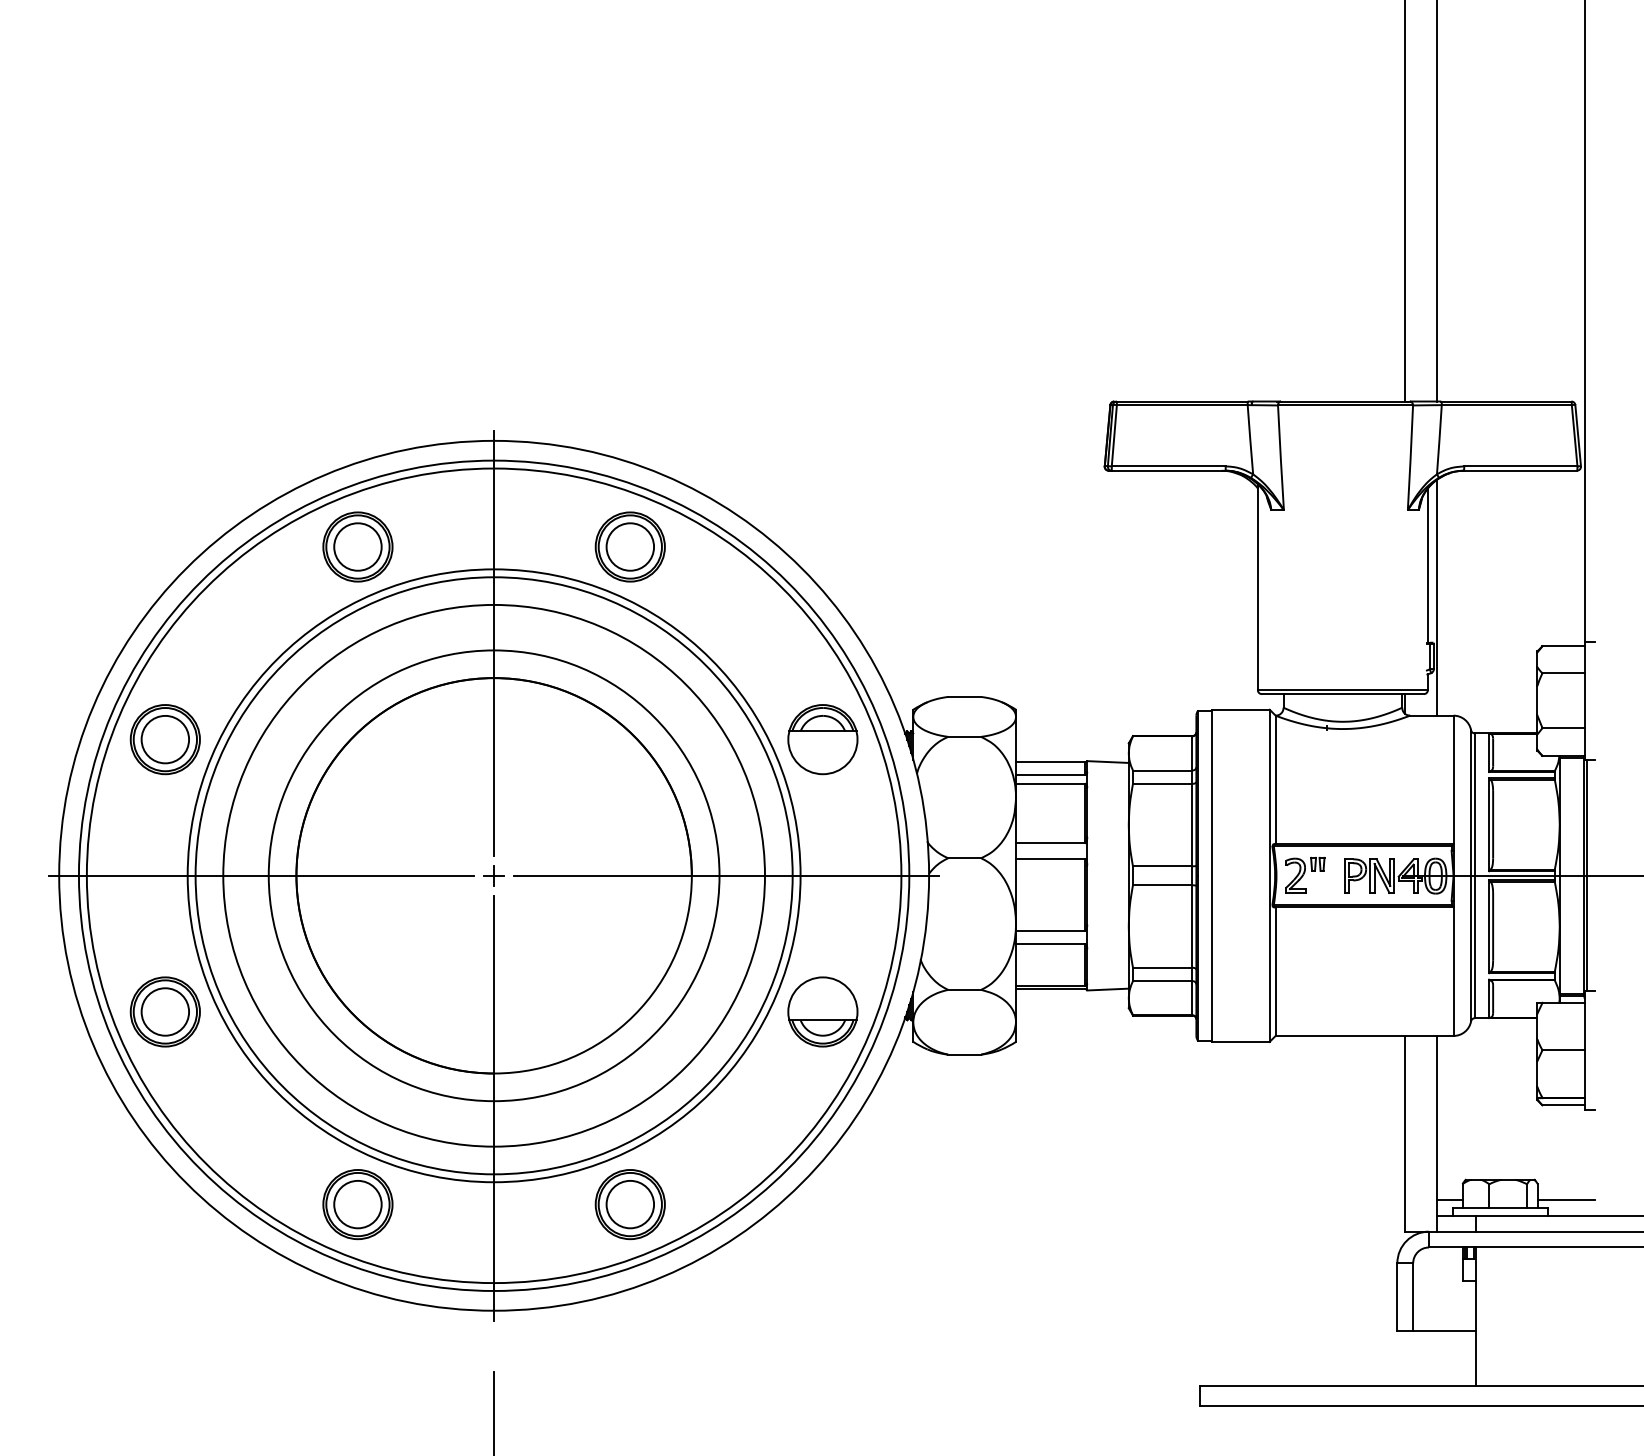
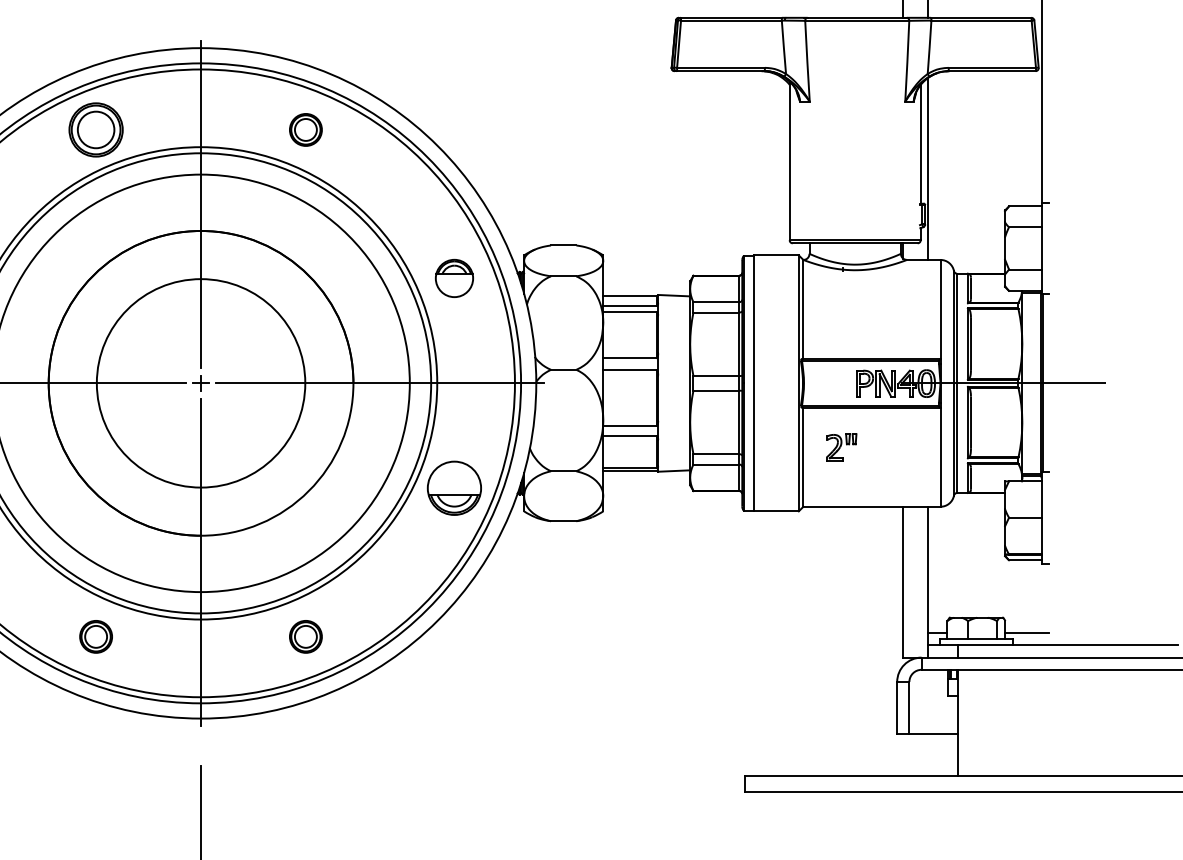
part: (629, 546) -> (305, 129), size x0.6
part: (822, 739) -> (454, 278), size x0.7
part: (1305, 874) -> (841, 447), moved
circle: (493, 875) -> (200, 383), size x0.6
part: (357, 1204) -> (95, 636), size x0.6
part: (629, 1204) -> (305, 636), size x0.6

